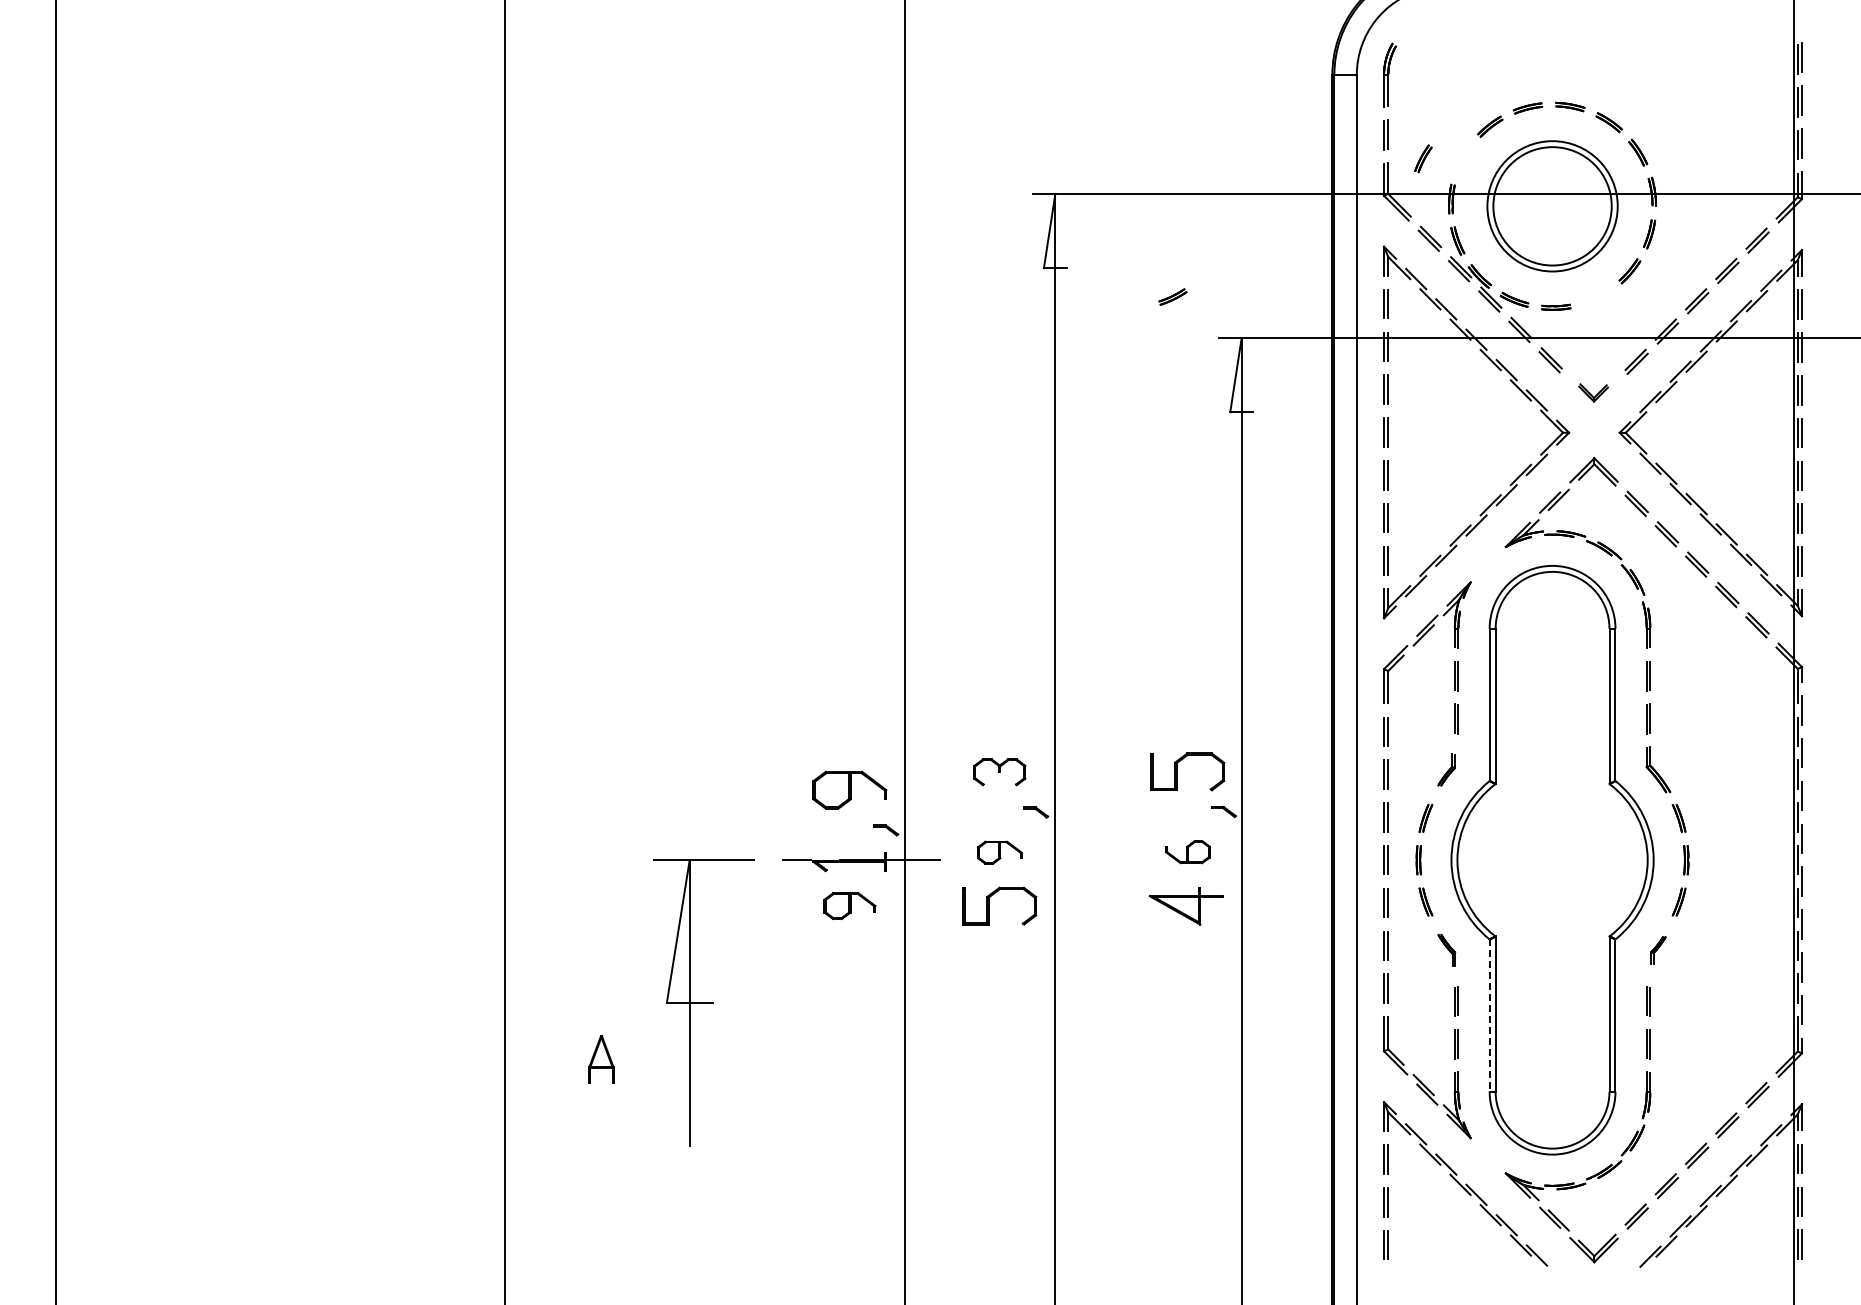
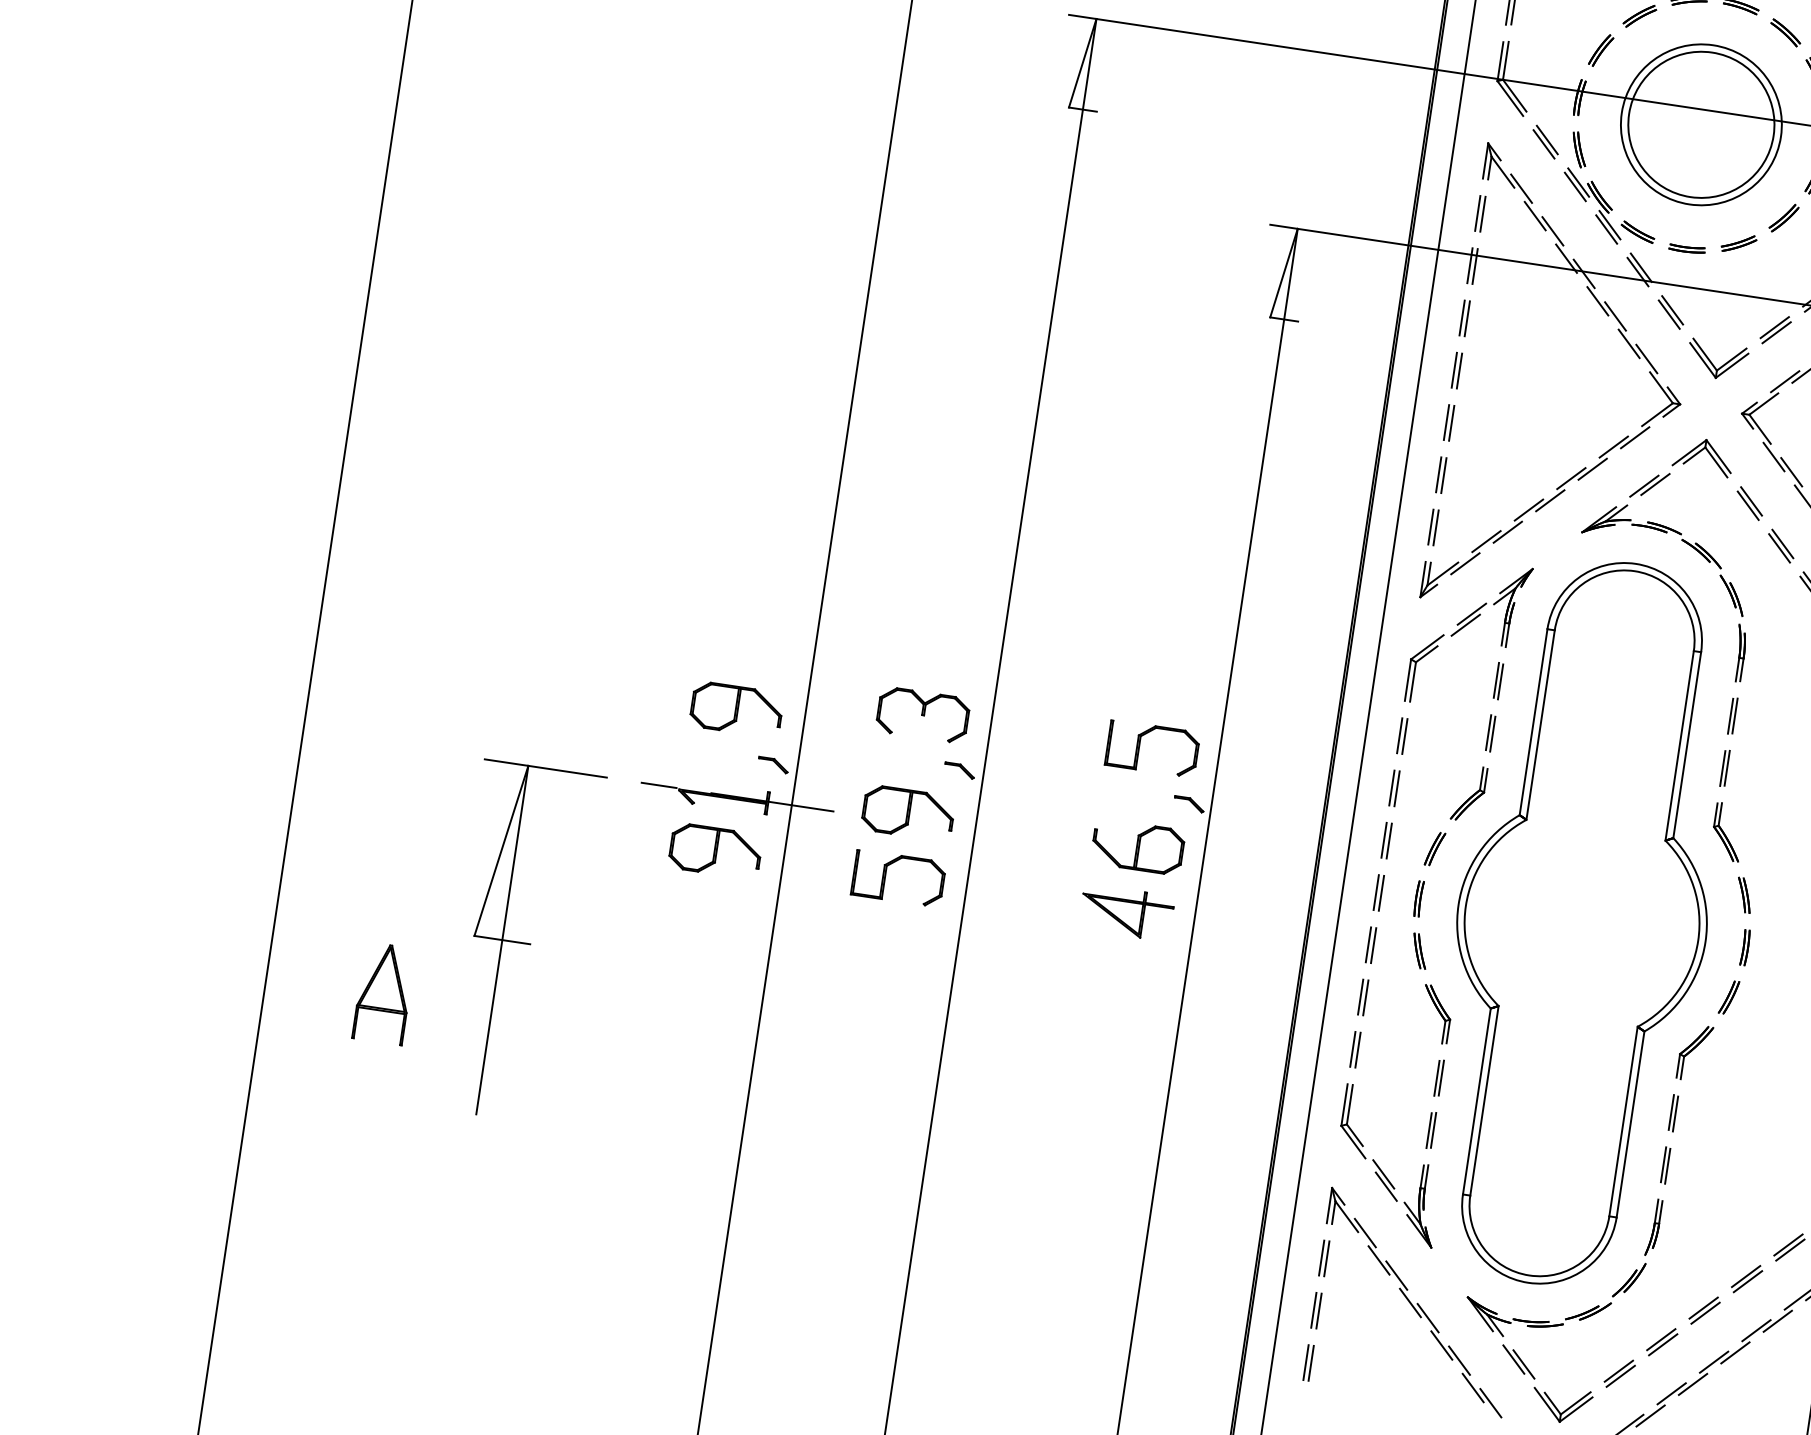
part: (1423, 158) -> (1601, 50), moved
part: (1172, 296) -> (1738, 242), moved
part: (1593, 392) -> (1717, 359), size x1.67
part: (1446, 769) -> (1469, 793), size x1.43
part: (999, 771) -> (922, 714), size x1.43
part: (1187, 851) -> (1137, 846), size x1.67
part: (999, 852) -> (908, 812), size x1.67
part: (849, 905) -> (715, 850), size x1.43
part: (1446, 950) -> (1436, 1014), size x1.43
part: (1658, 950) -> (1694, 1052), size x1.67
line: (1489, 1016) -> (1476, 1102), dashed -> solid
part: (601, 1059) -> (384, 993), size x1.67

